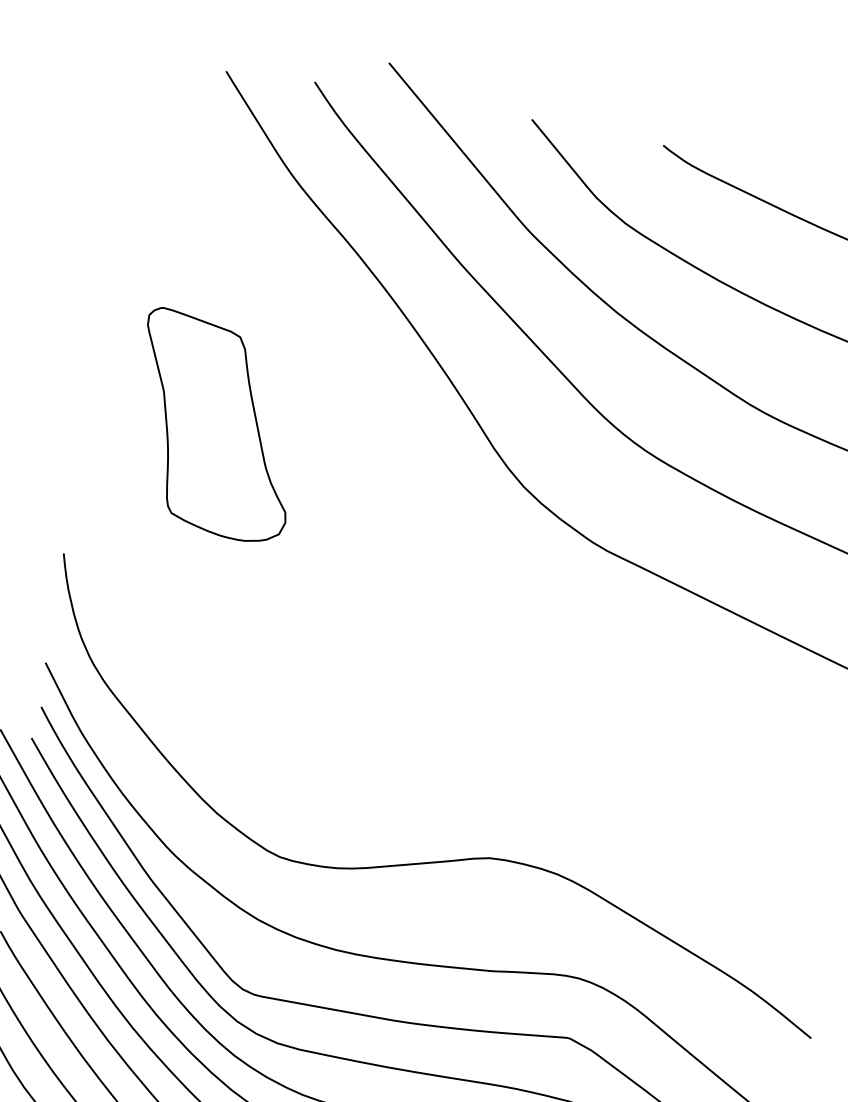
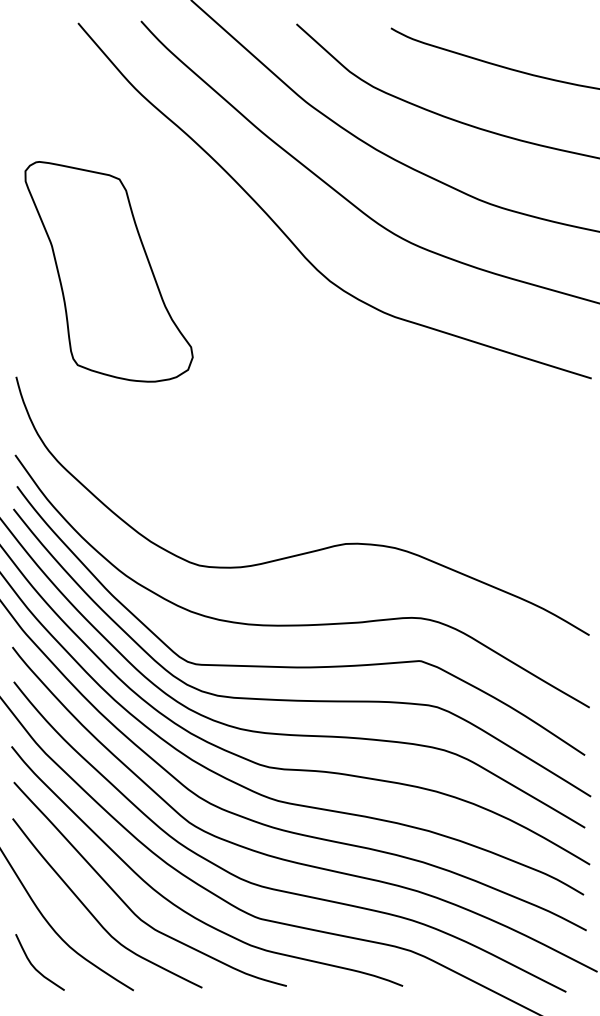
part: (215, 425) -> (108, 271), size x1.43

